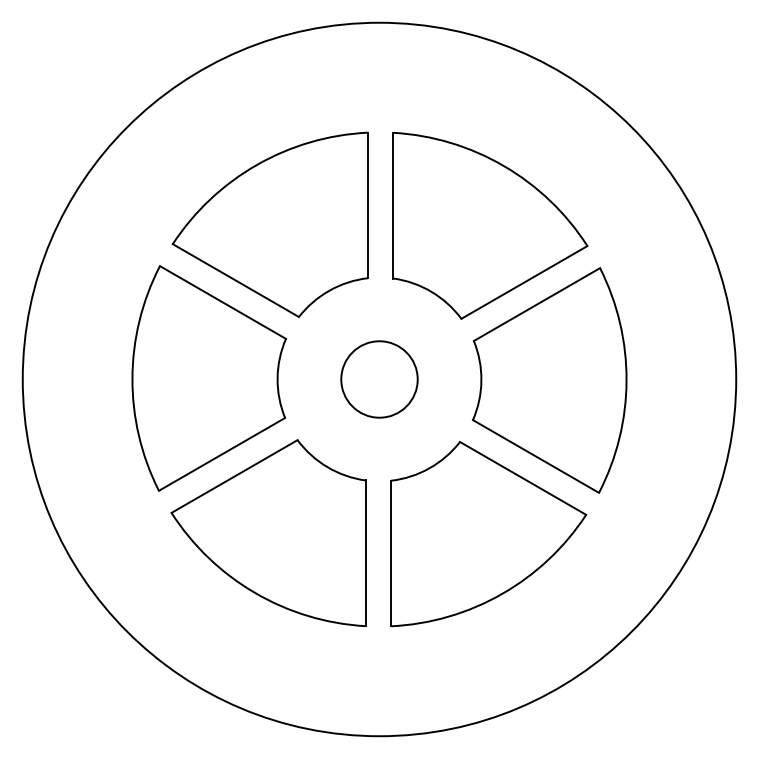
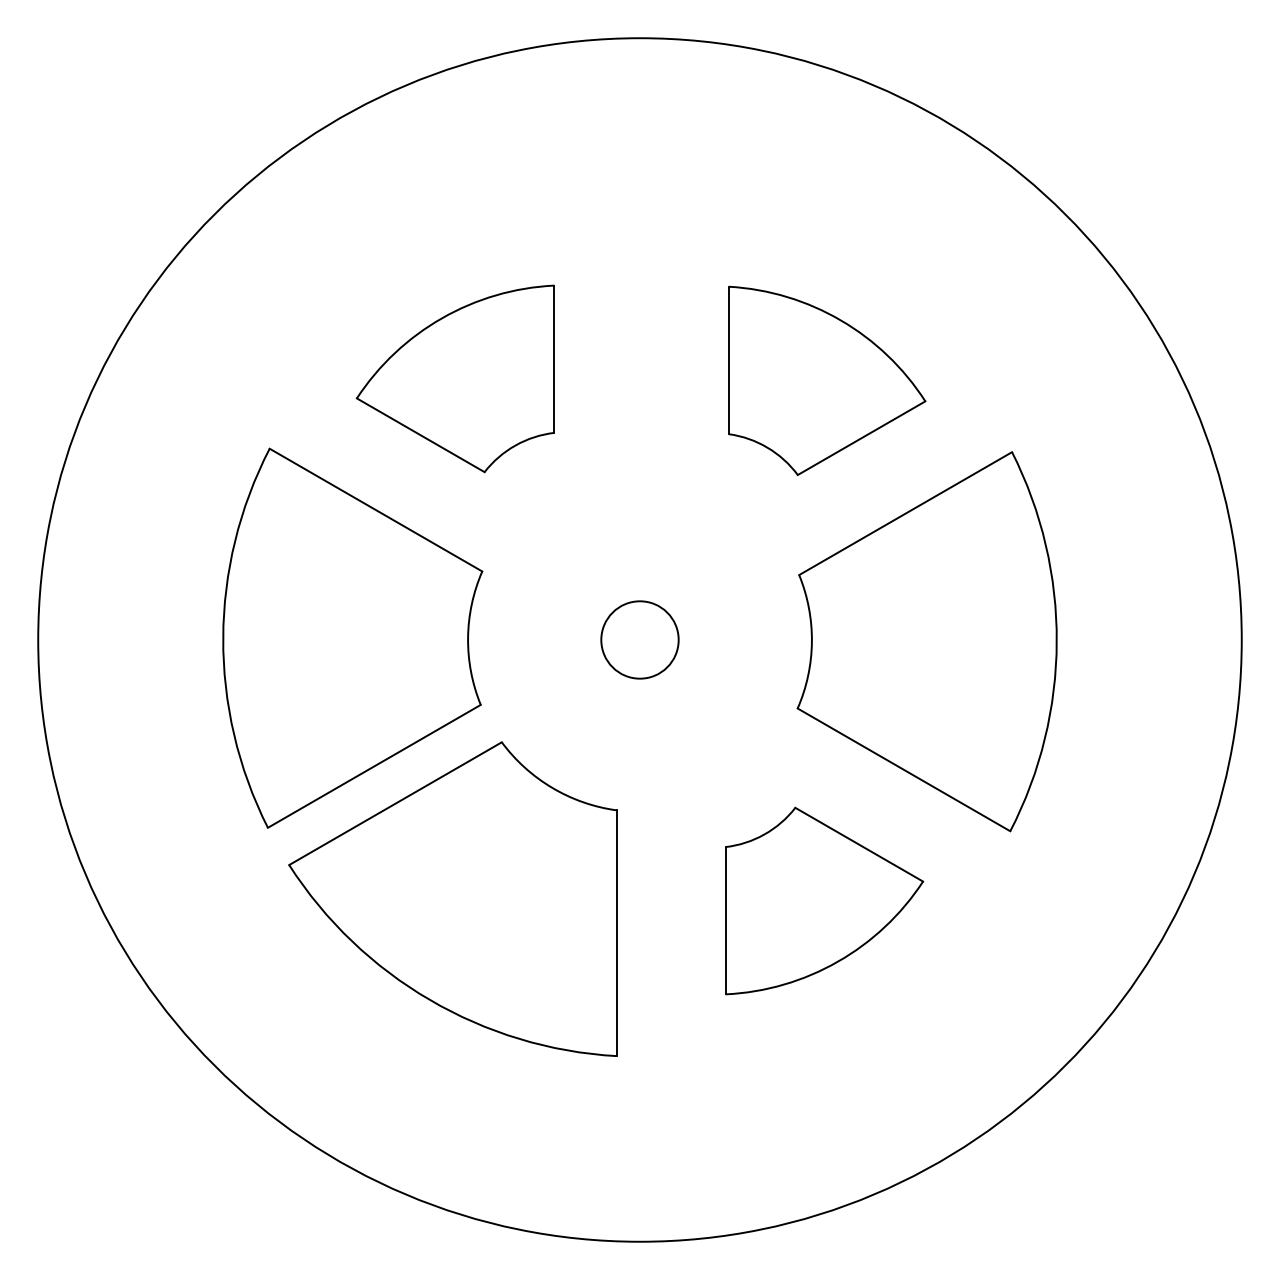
part: (269, 224) -> (454, 378), size x0.6
part: (490, 225) -> (827, 380), size x0.6
circle: (379, 379) -> (640, 640), size x0.6
part: (488, 534) -> (823, 901), size x0.6

